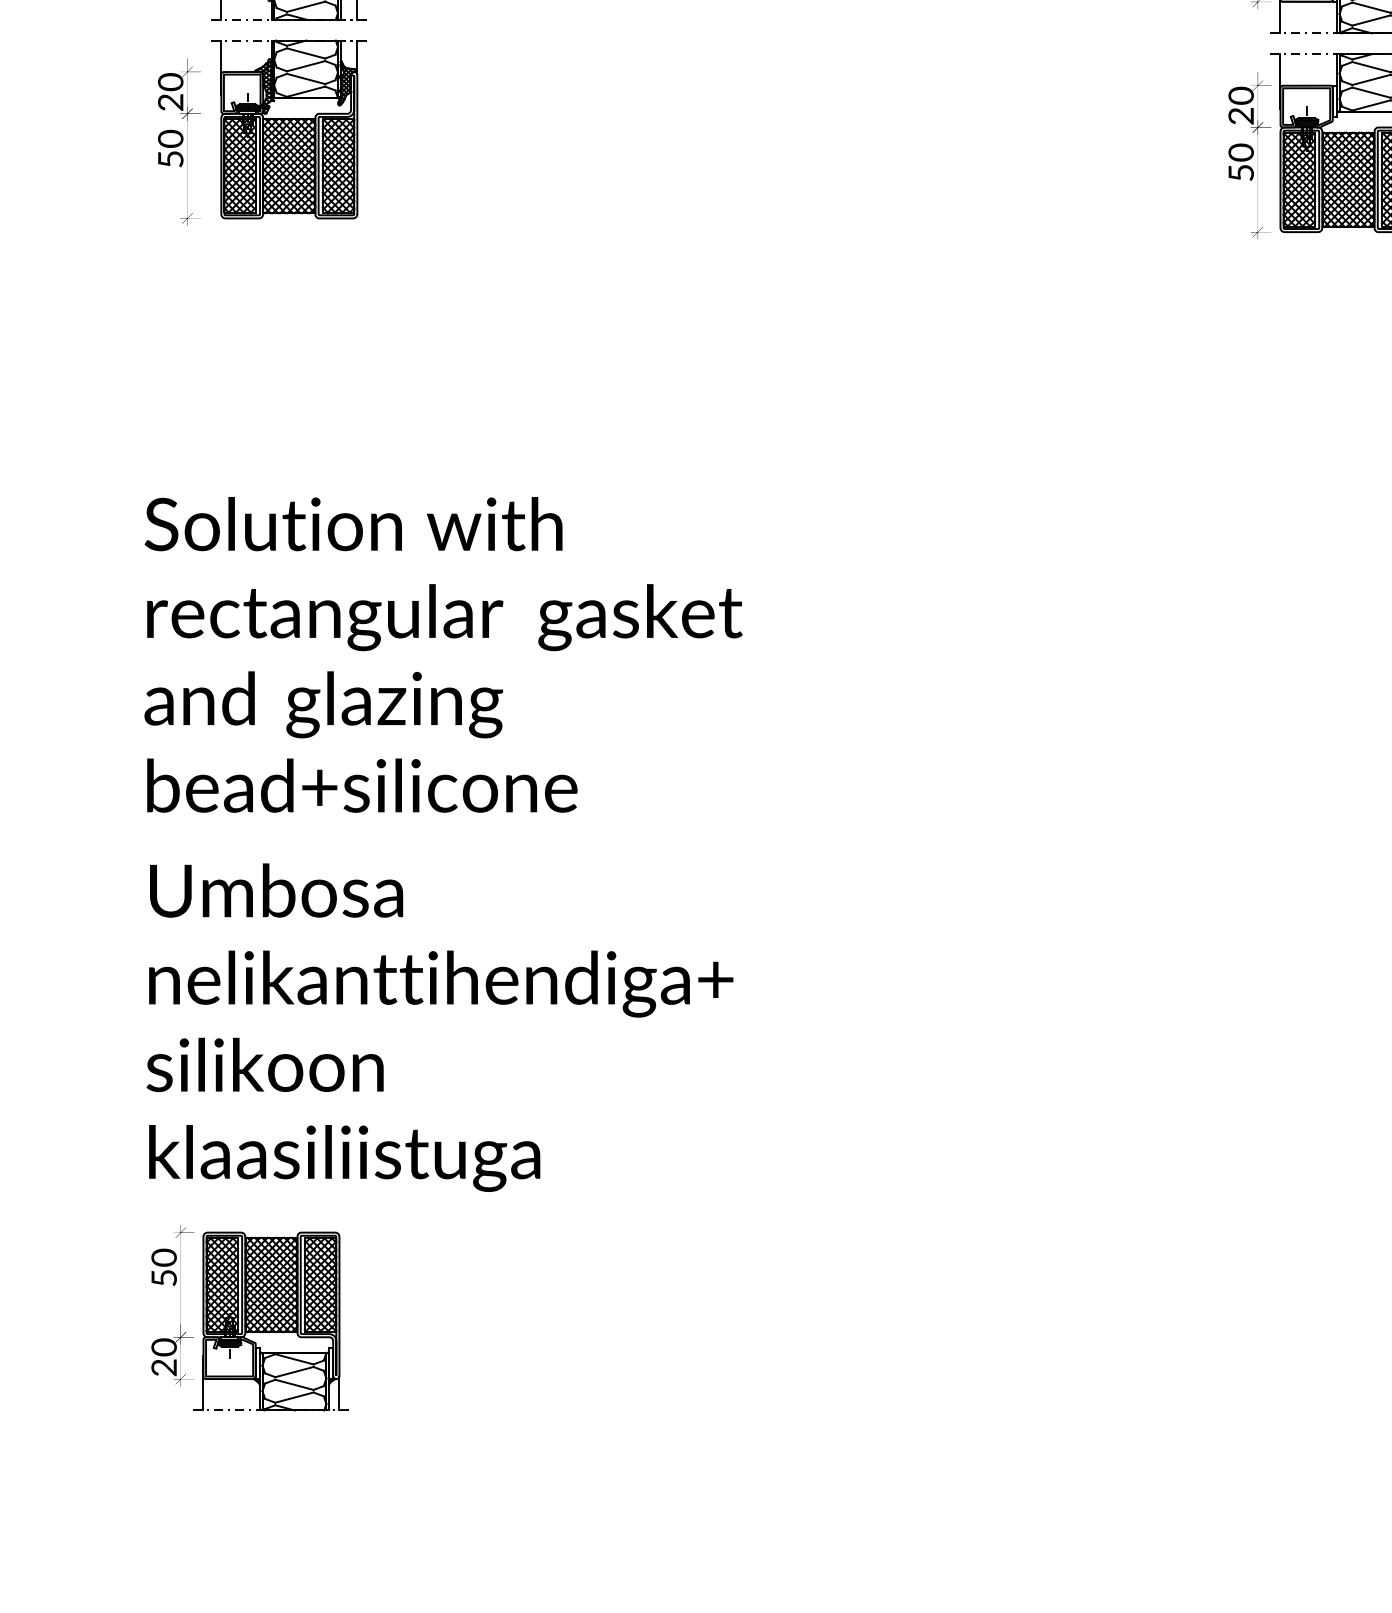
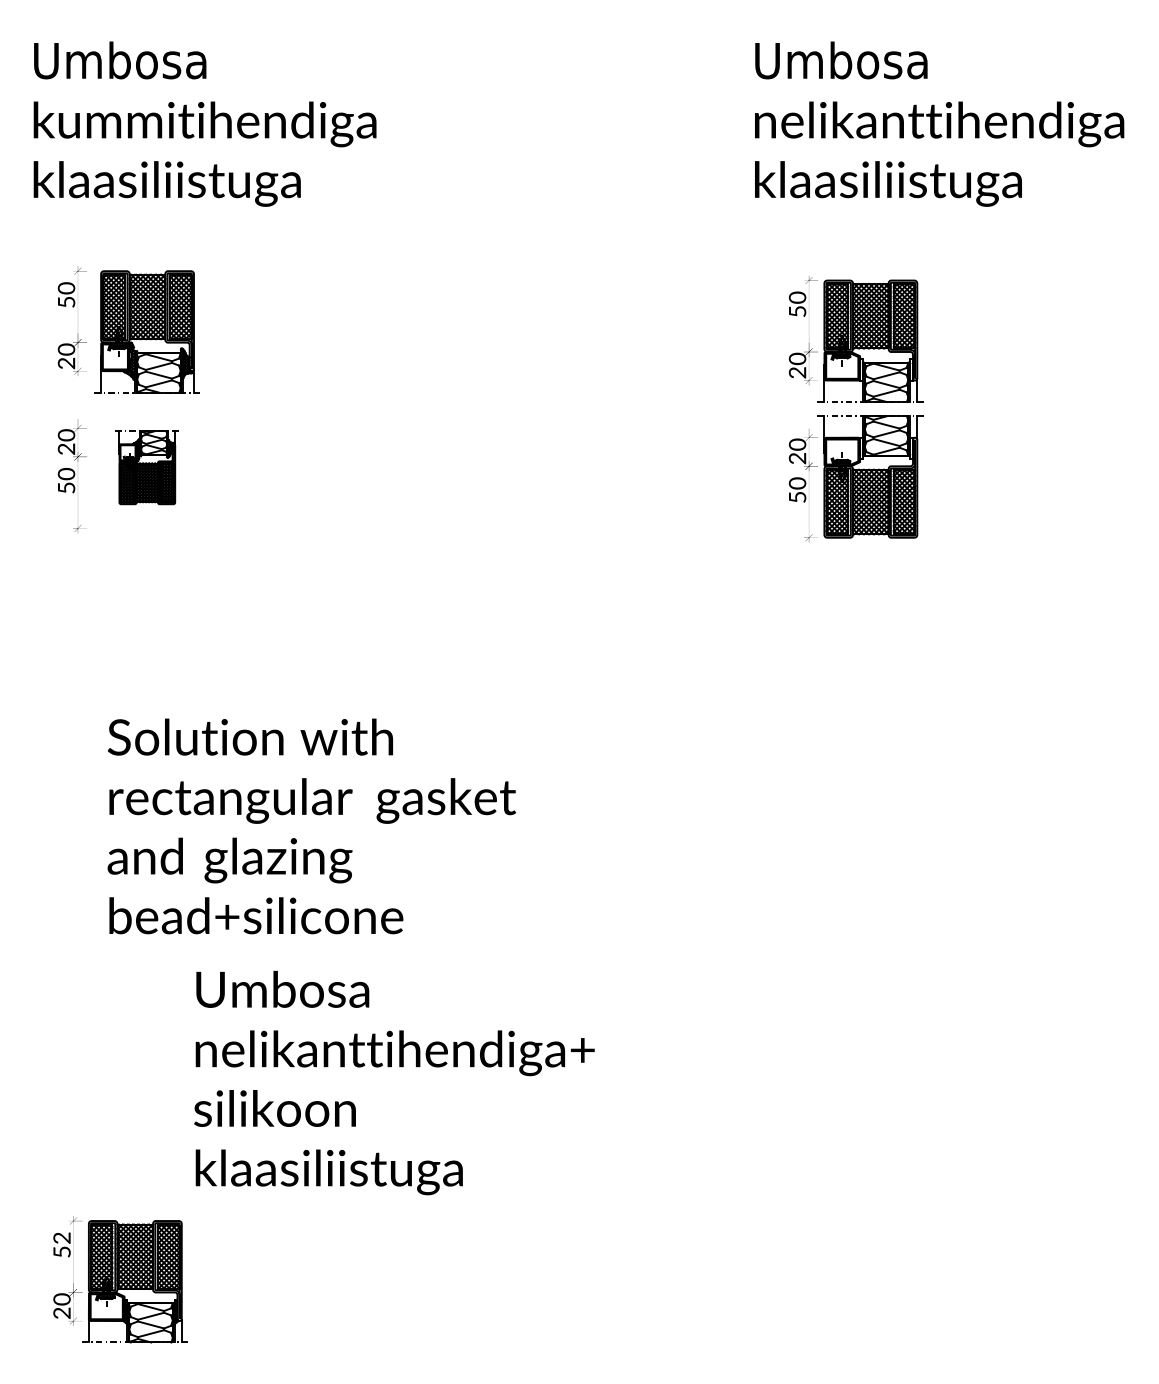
part: (287, 129) -> (146, 467), size x0.6
text: (443, 654) -> (311, 826), moved
text: (440, 1026) -> (394, 1082), moved
text: (164, 1258) -> (62, 1238), 50 -> 52

